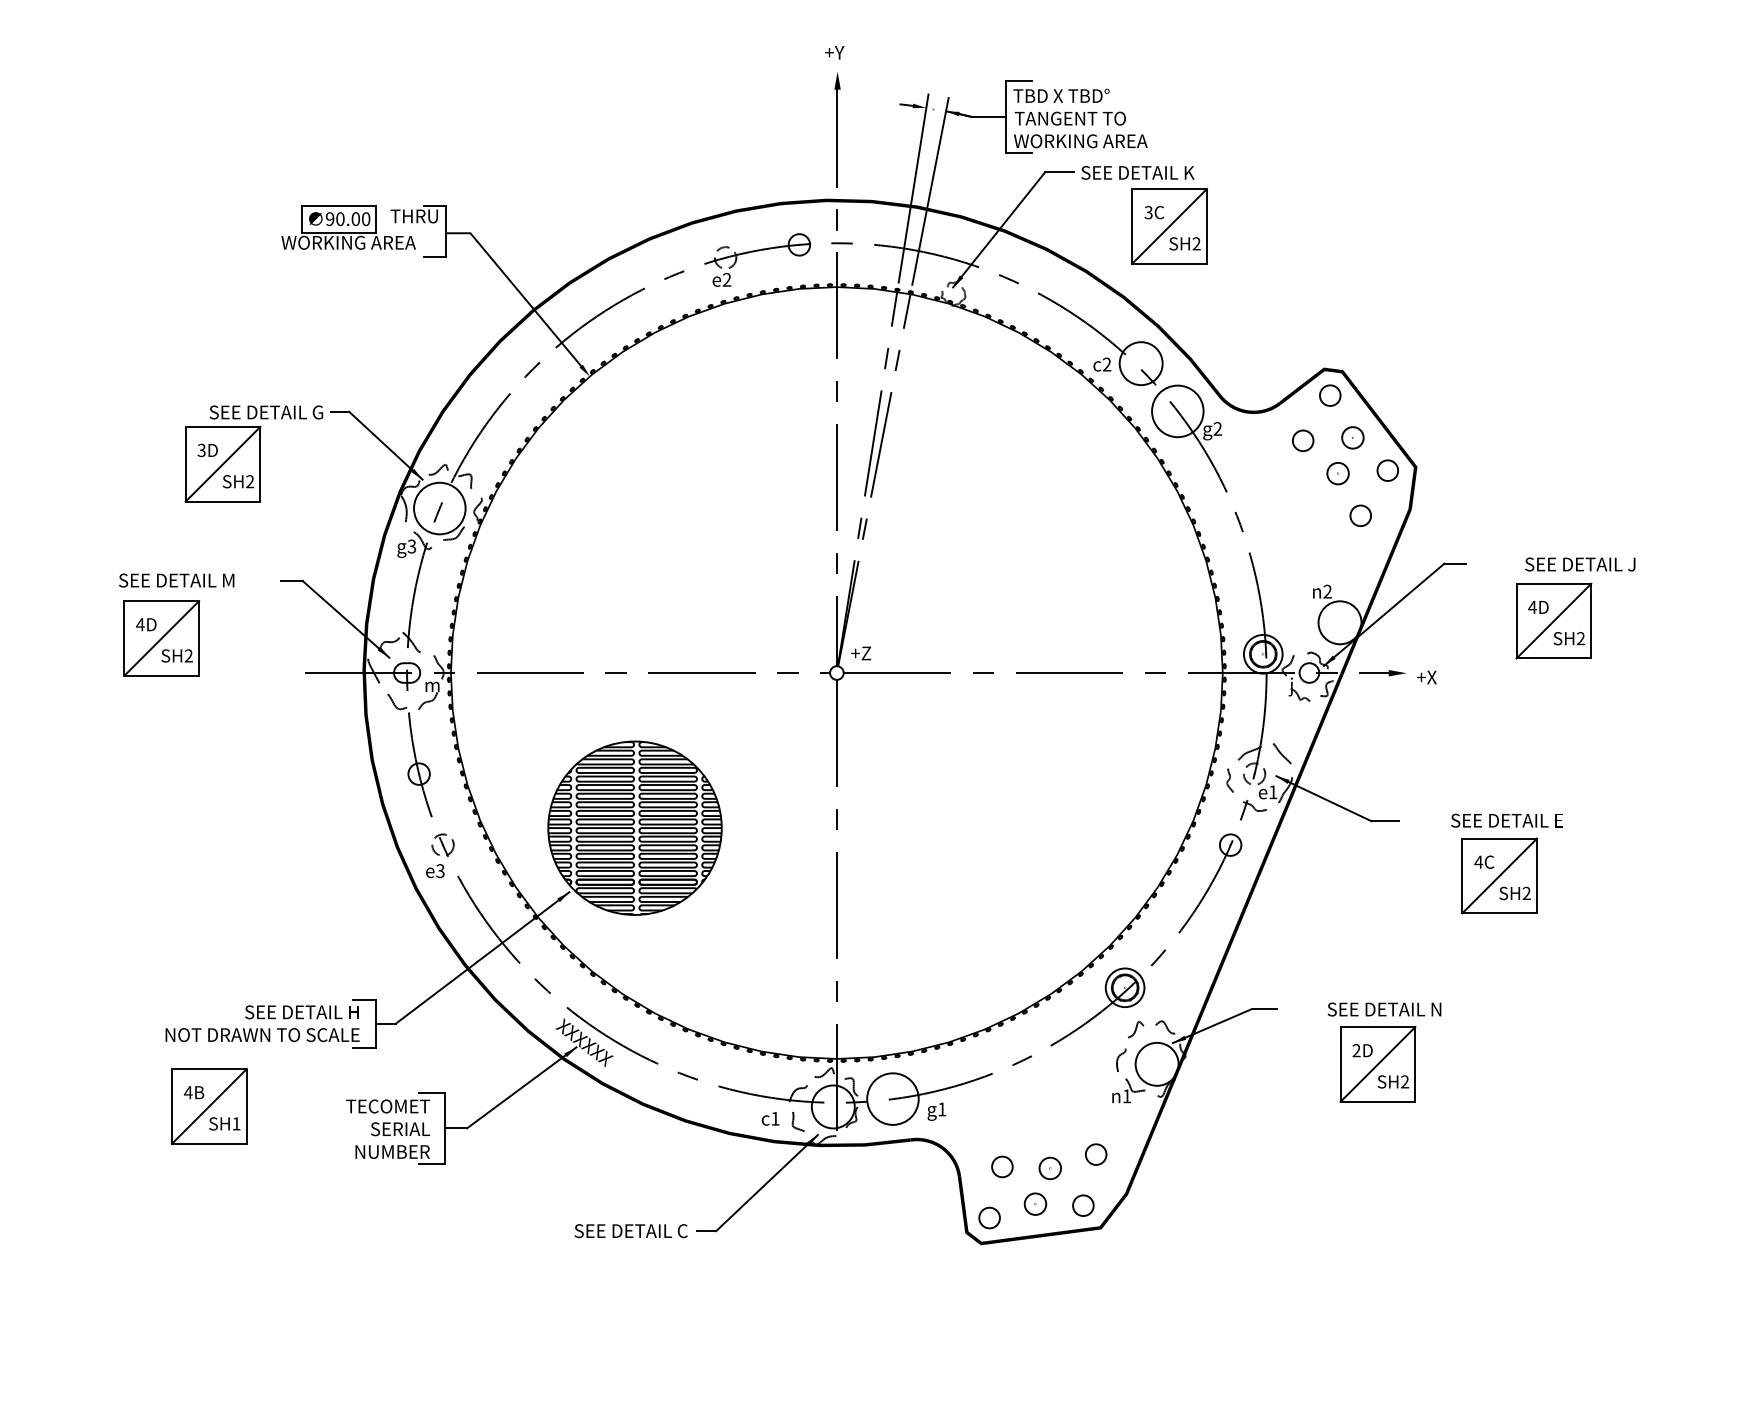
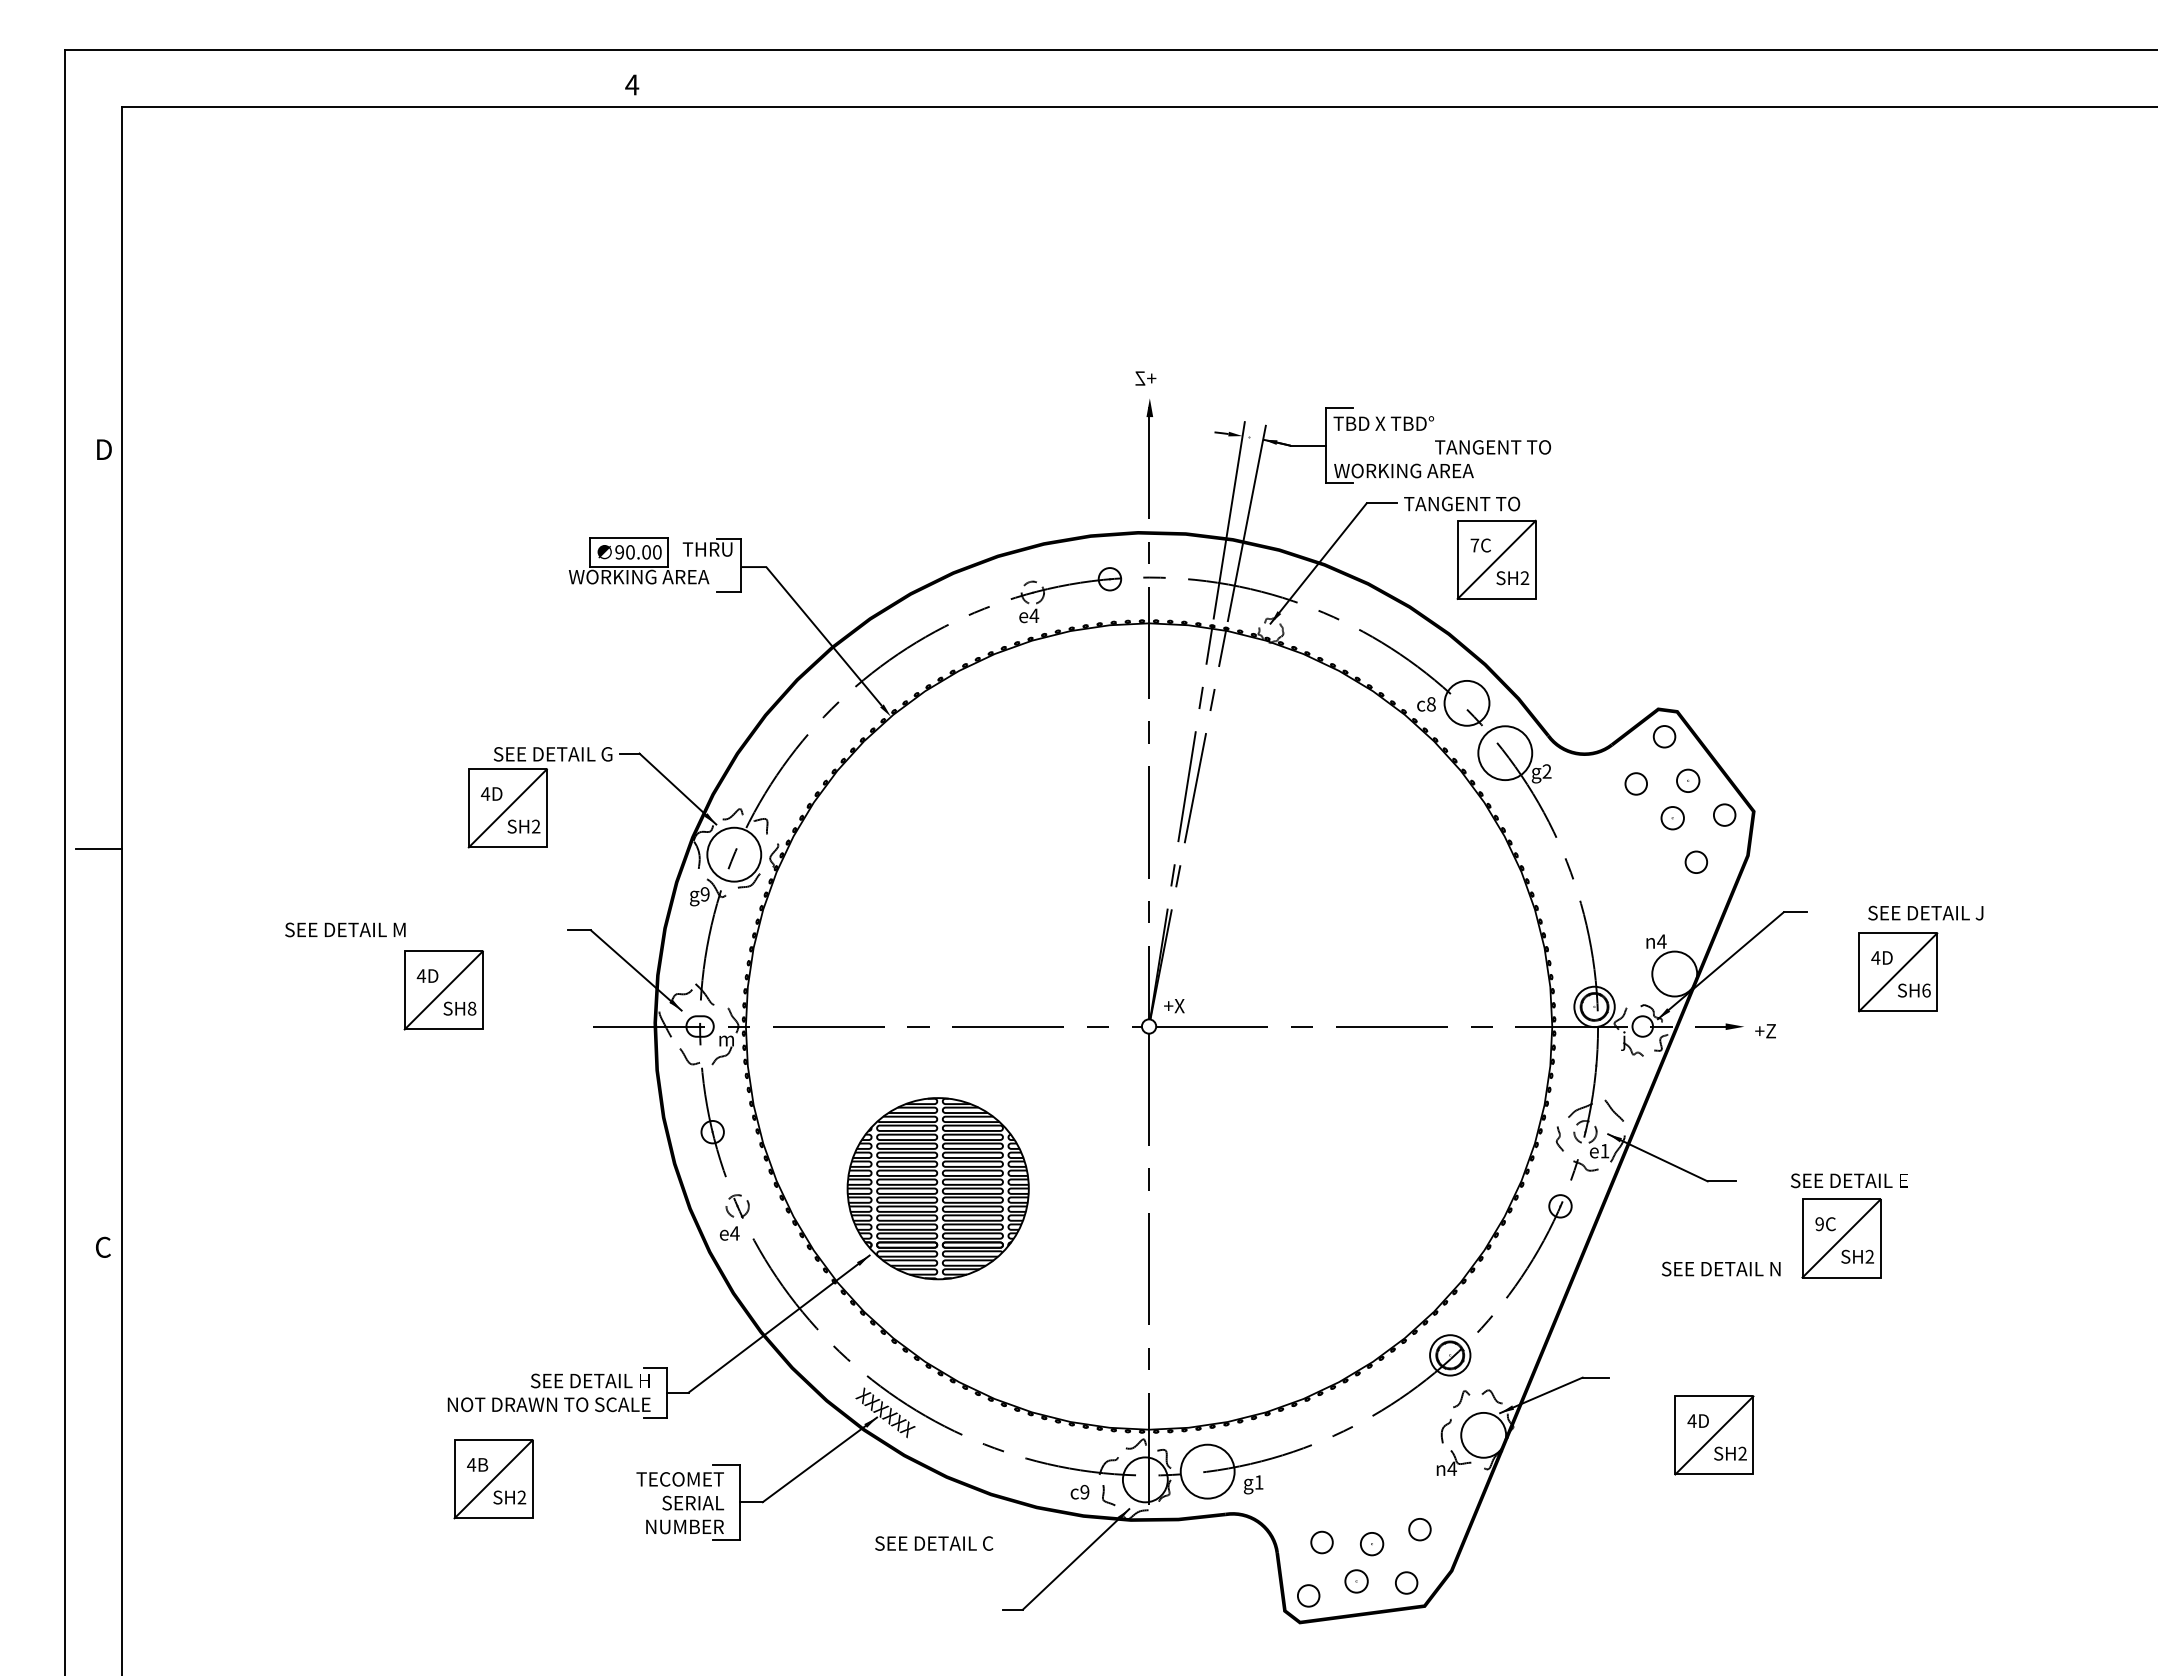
text: (833, 52) -> (1145, 378), Y+ -> +Z
text: (1069, 118) -> (1492, 447), moved
text: (1137, 172) -> (1463, 503), SEE DETAIL K -> TANGENT TO
text: (1148, 212) -> (1474, 545), 3C -> 7C
text: (727, 279) -> (1034, 615), e2 -> e4
text: (1107, 364) -> (1431, 704), c2 -> c8
text: (201, 449) -> (485, 793), 3D -> 4D
text: (411, 546) -> (704, 894), g3 -> g9
text: (176, 580) -> (345, 929), moved
text: (1327, 591) -> (1661, 941), n2 -> n4
text: (1581, 638) -> (1926, 990), SH2 -> SH6
text: (865, 653) -> (1179, 1006), +Z -> +X
text: (188, 655) -> (471, 1008), SH2 -> SH8
text: (1431, 677) -> (1770, 1031), +X -> +Z
text: (1478, 862) -> (1819, 1224), 4C -> 9C
text: (440, 871) -> (734, 1233), e3 -> e4
text: (1383, 1008) -> (1720, 1268), moved
text: (1356, 1050) -> (1691, 1420), 2D -> 4D
text: (1126, 1096) -> (1451, 1468), n1 -> n4
text: (775, 1118) -> (1084, 1491), c1 -> c9
text: (236, 1123) -> (521, 1497), SH1 -> SH2
text: (631, 1231) -> (934, 1543), moved

